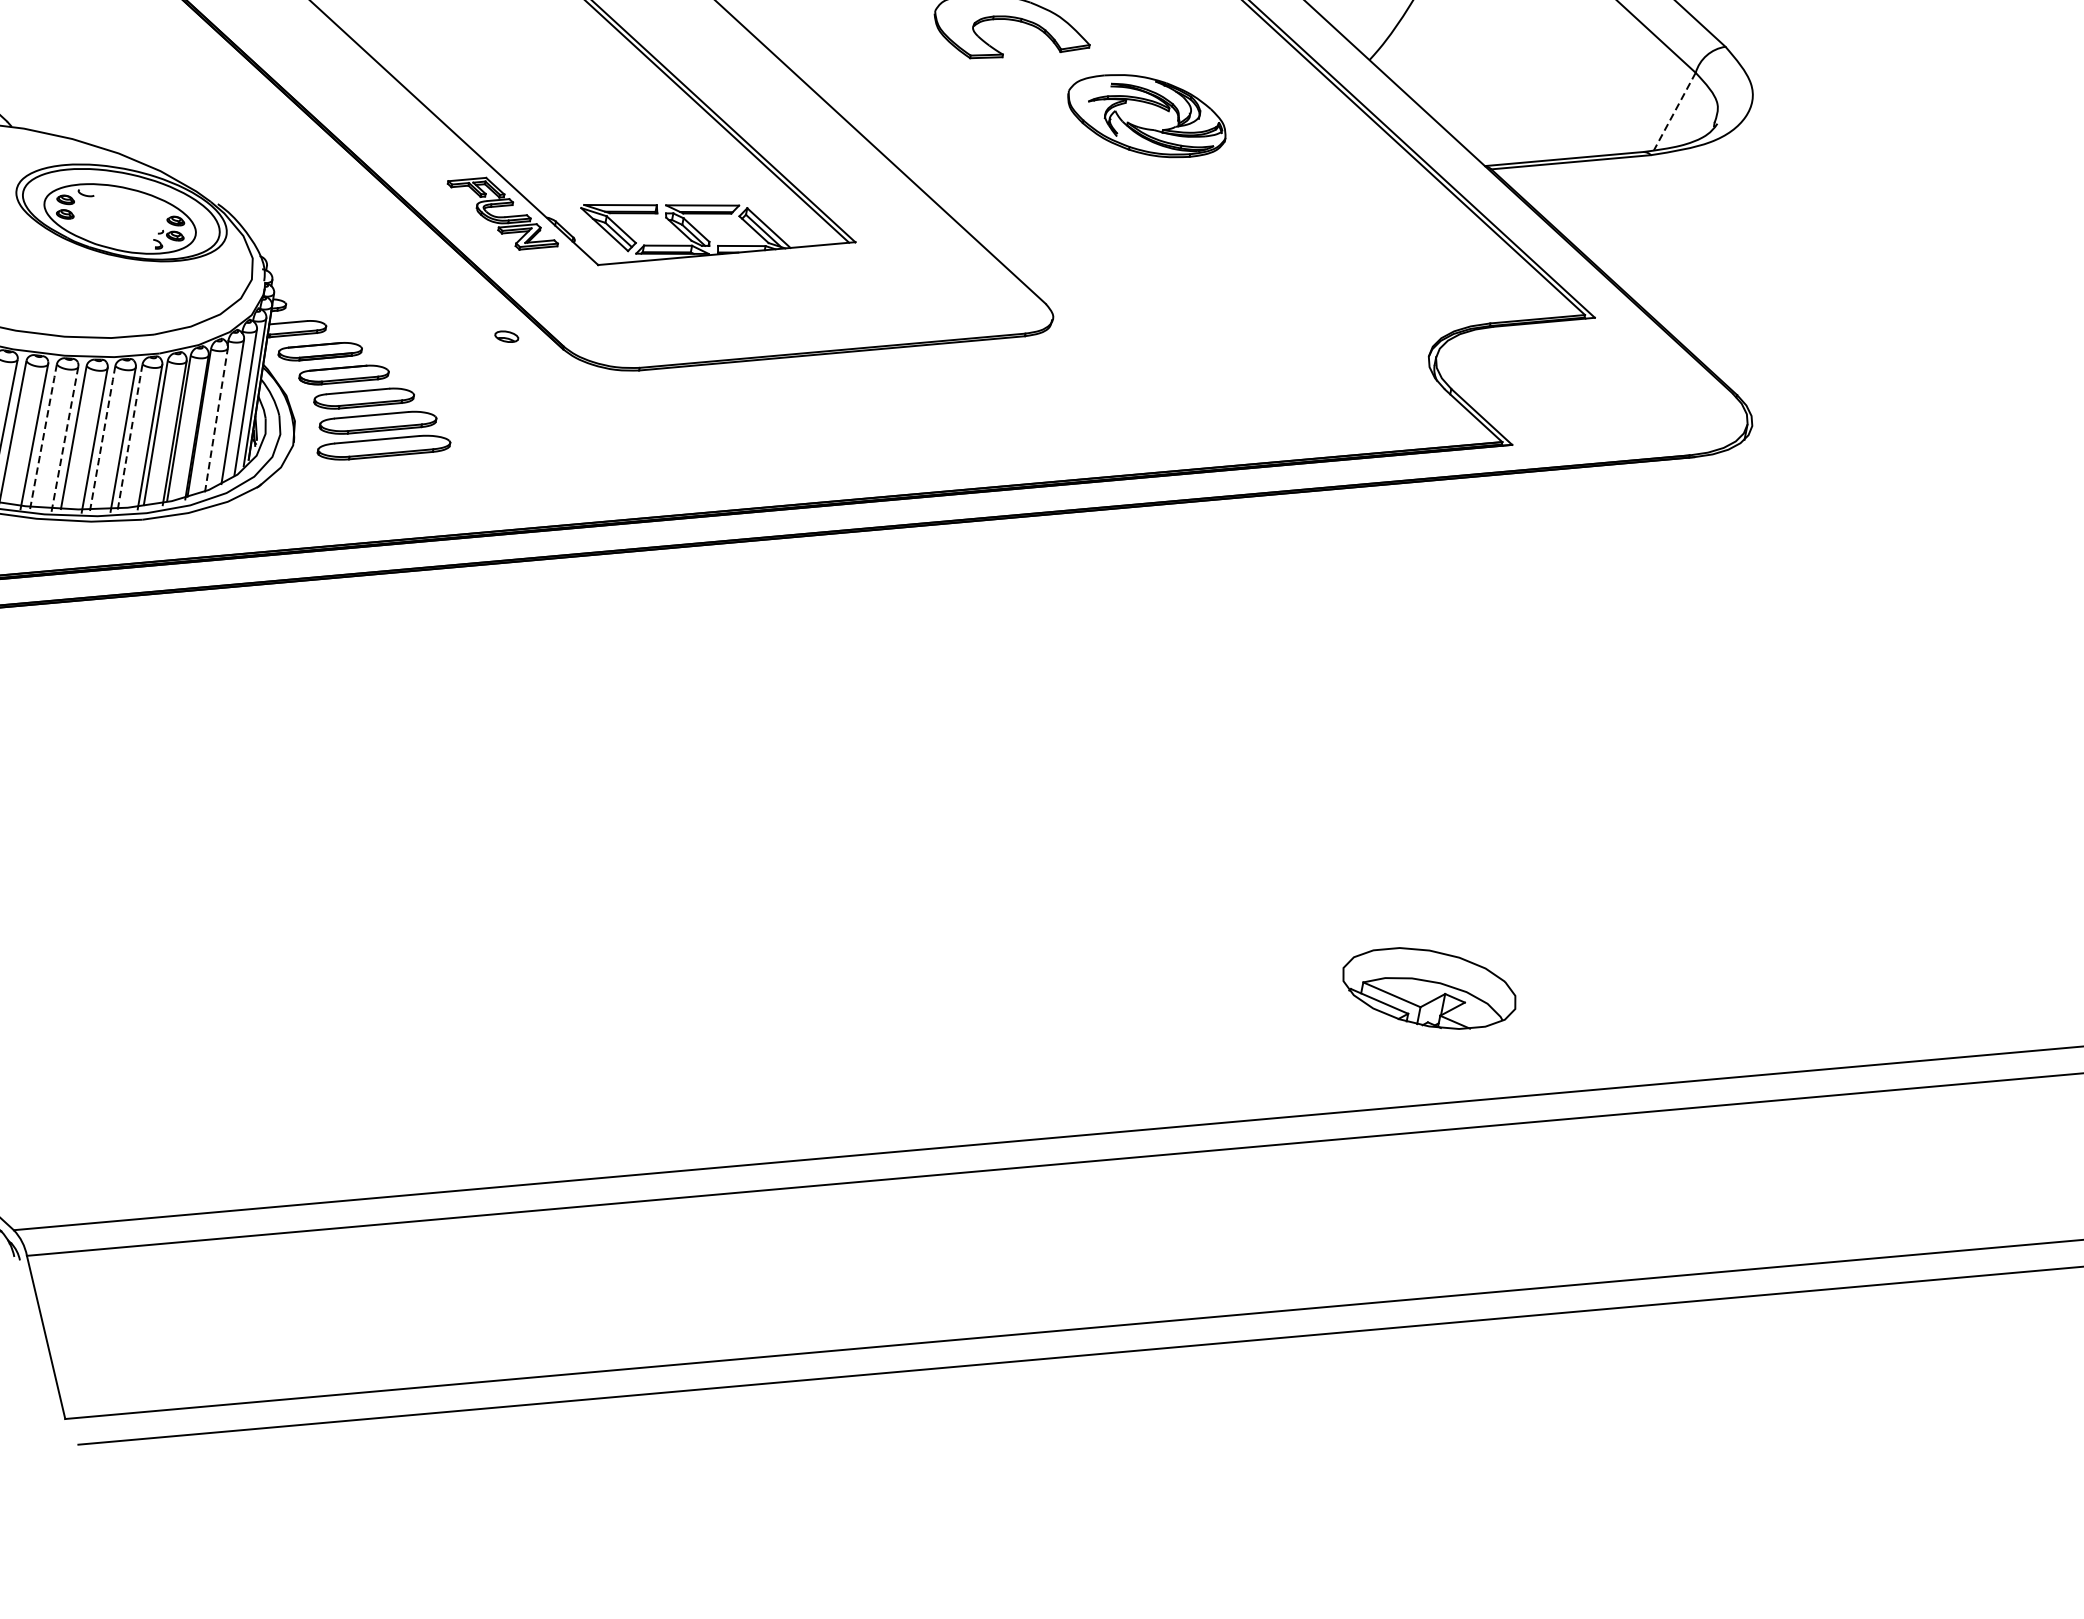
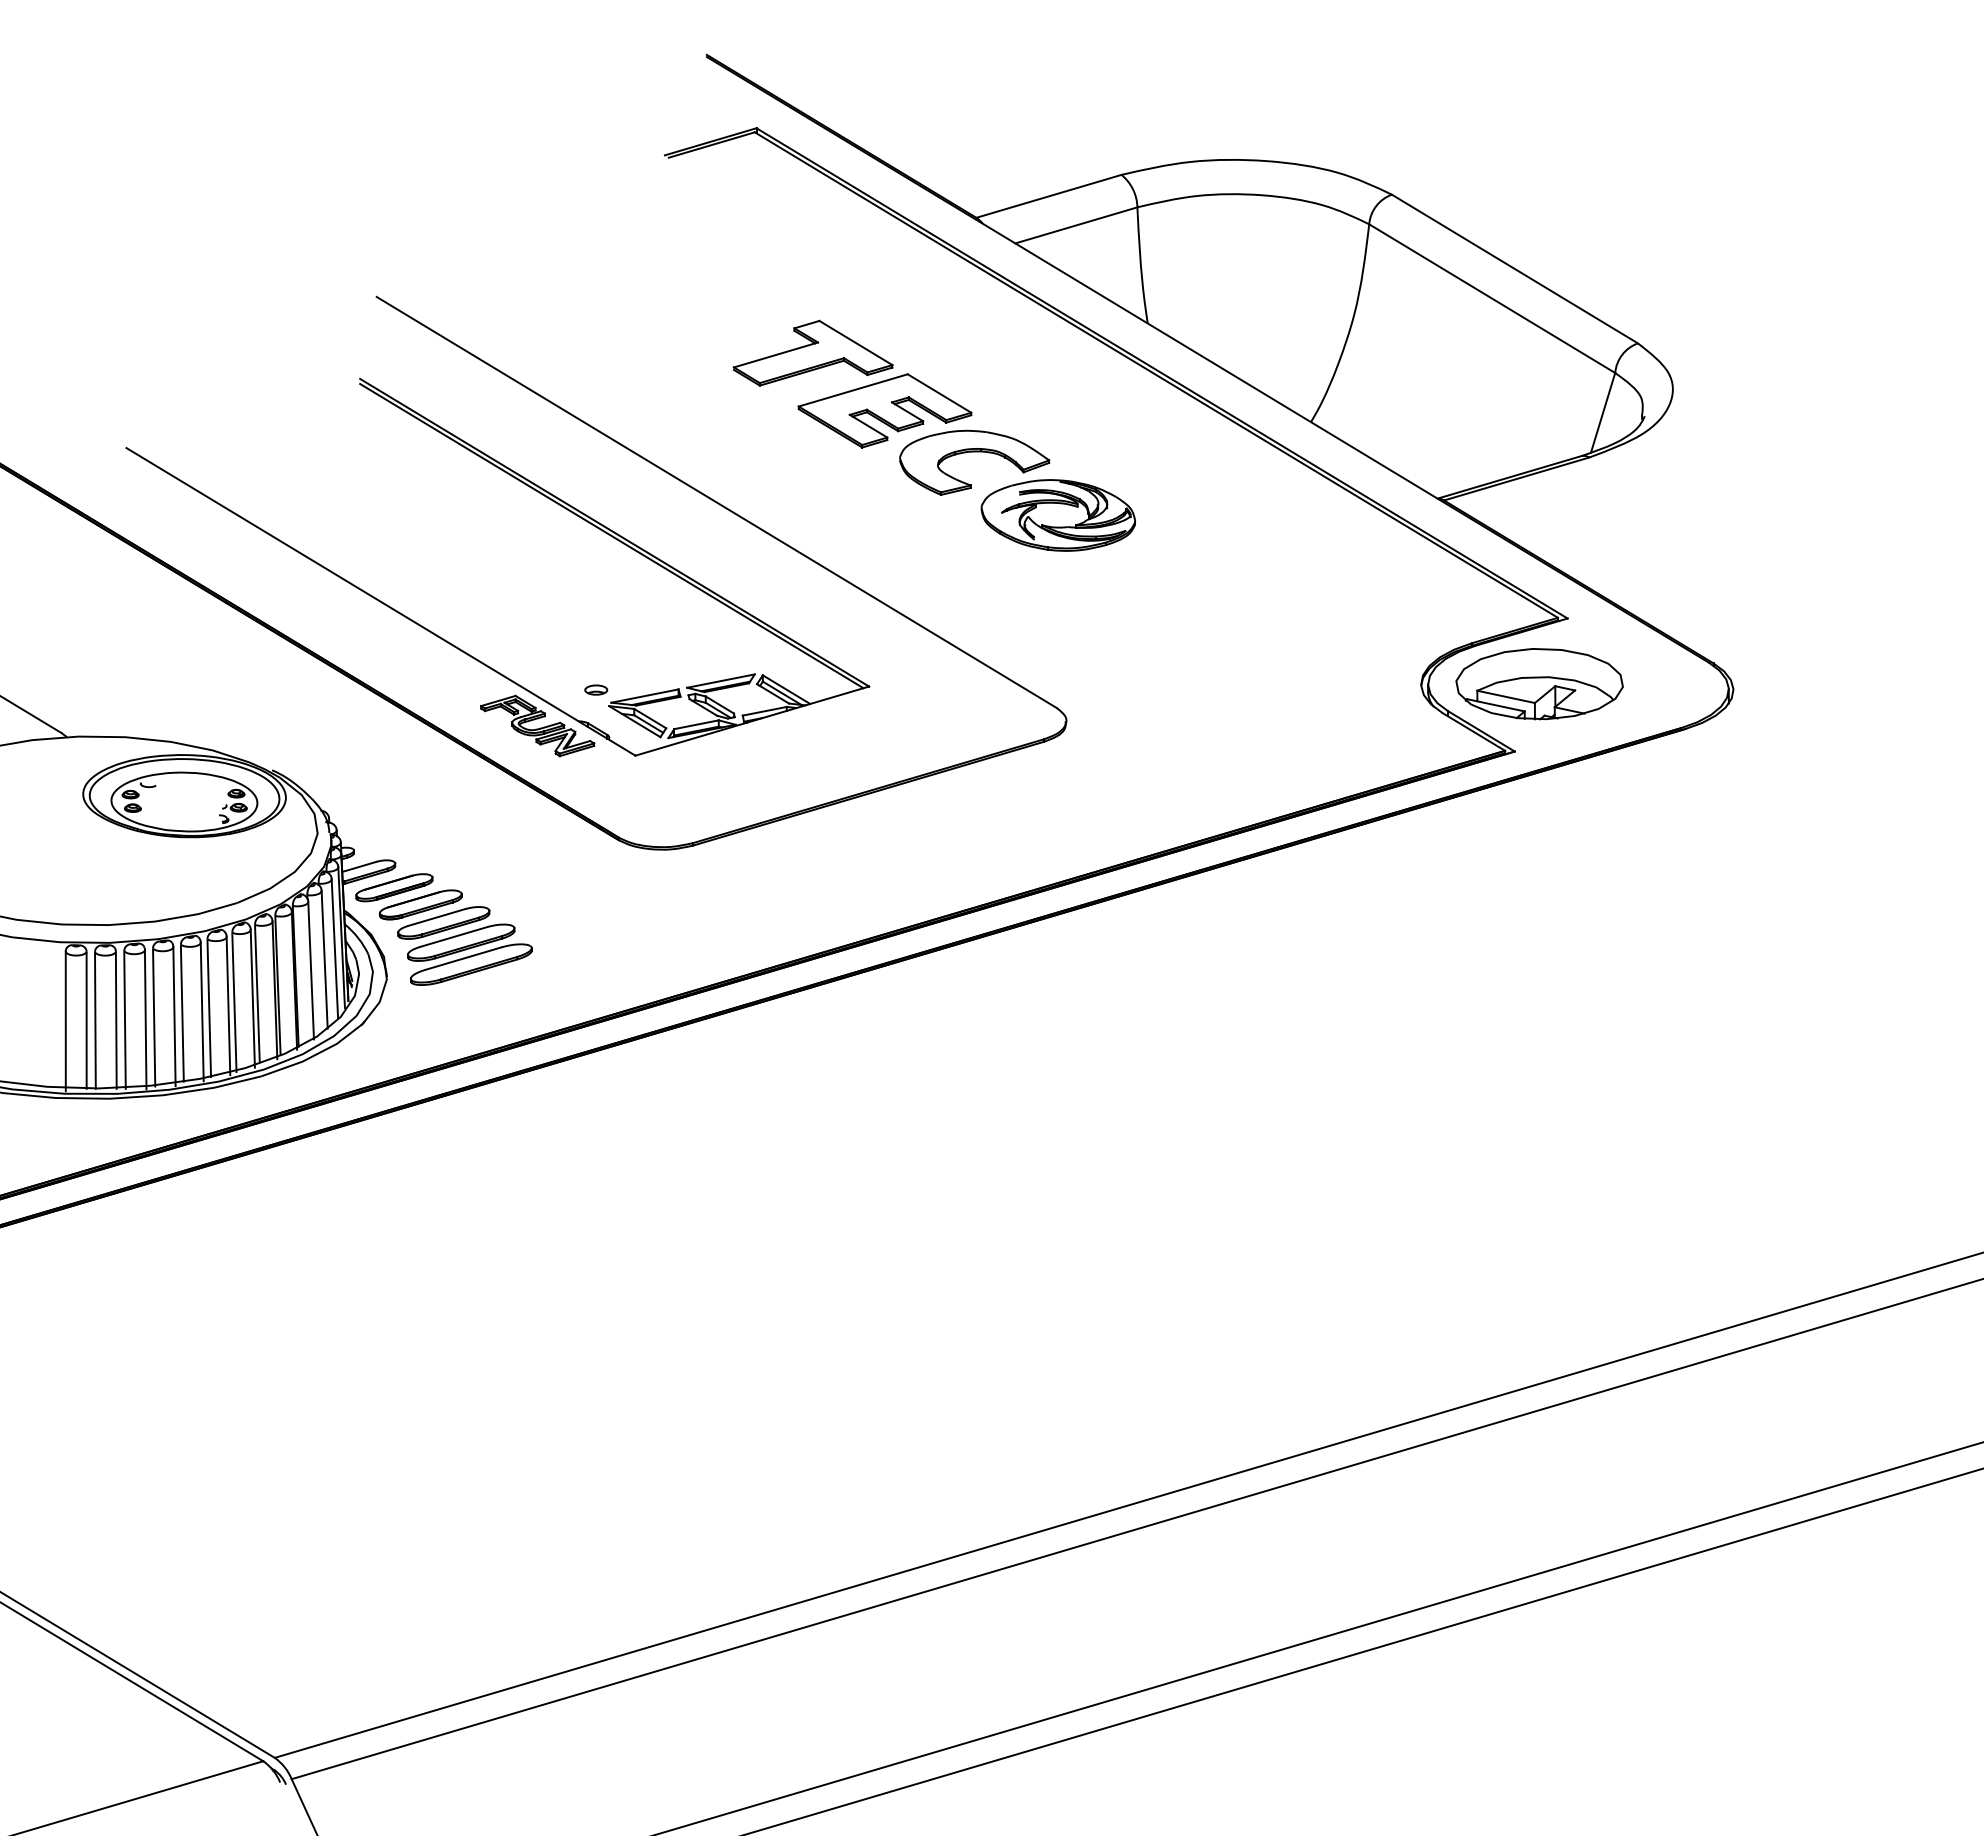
line: (1675, 111) -> (1603, 412), dashed -> solid
part: (1146, 116) -> (1058, 515), moved
part: (507, 336) -> (596, 689), moved
line: (216, 420) -> (311, 970), dashed -> solid
line: (43, 437) -> (154, 1018), dashed -> solid
line: (129, 438) -> (234, 1003), dashed -> solid
line: (64, 439) -> (174, 1016), dashed -> solid
line: (102, 439) -> (209, 1009), dashed -> solid
part: (1429, 988) -> (1539, 684), moved

